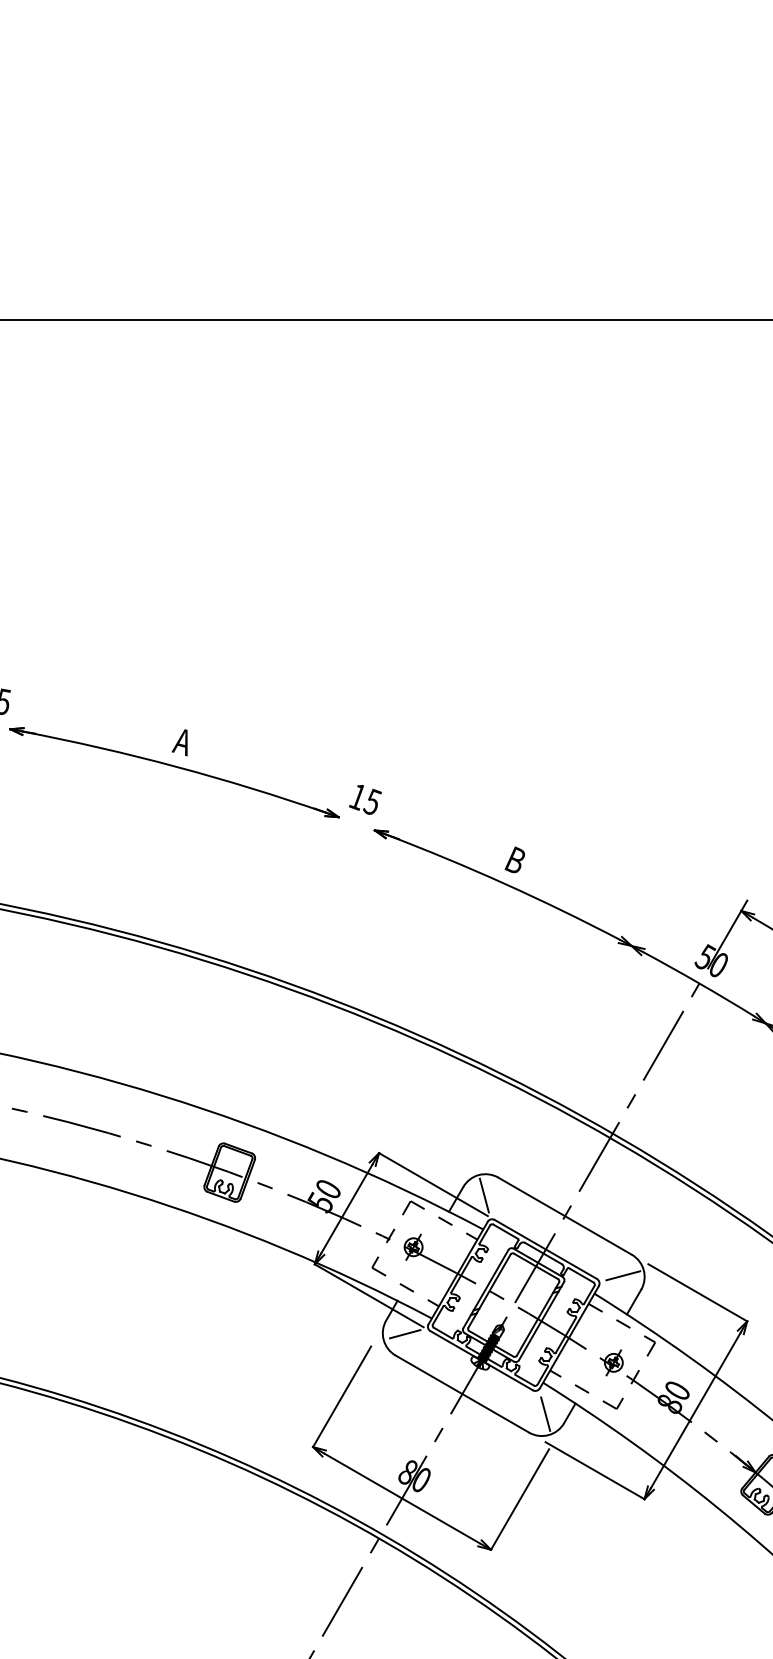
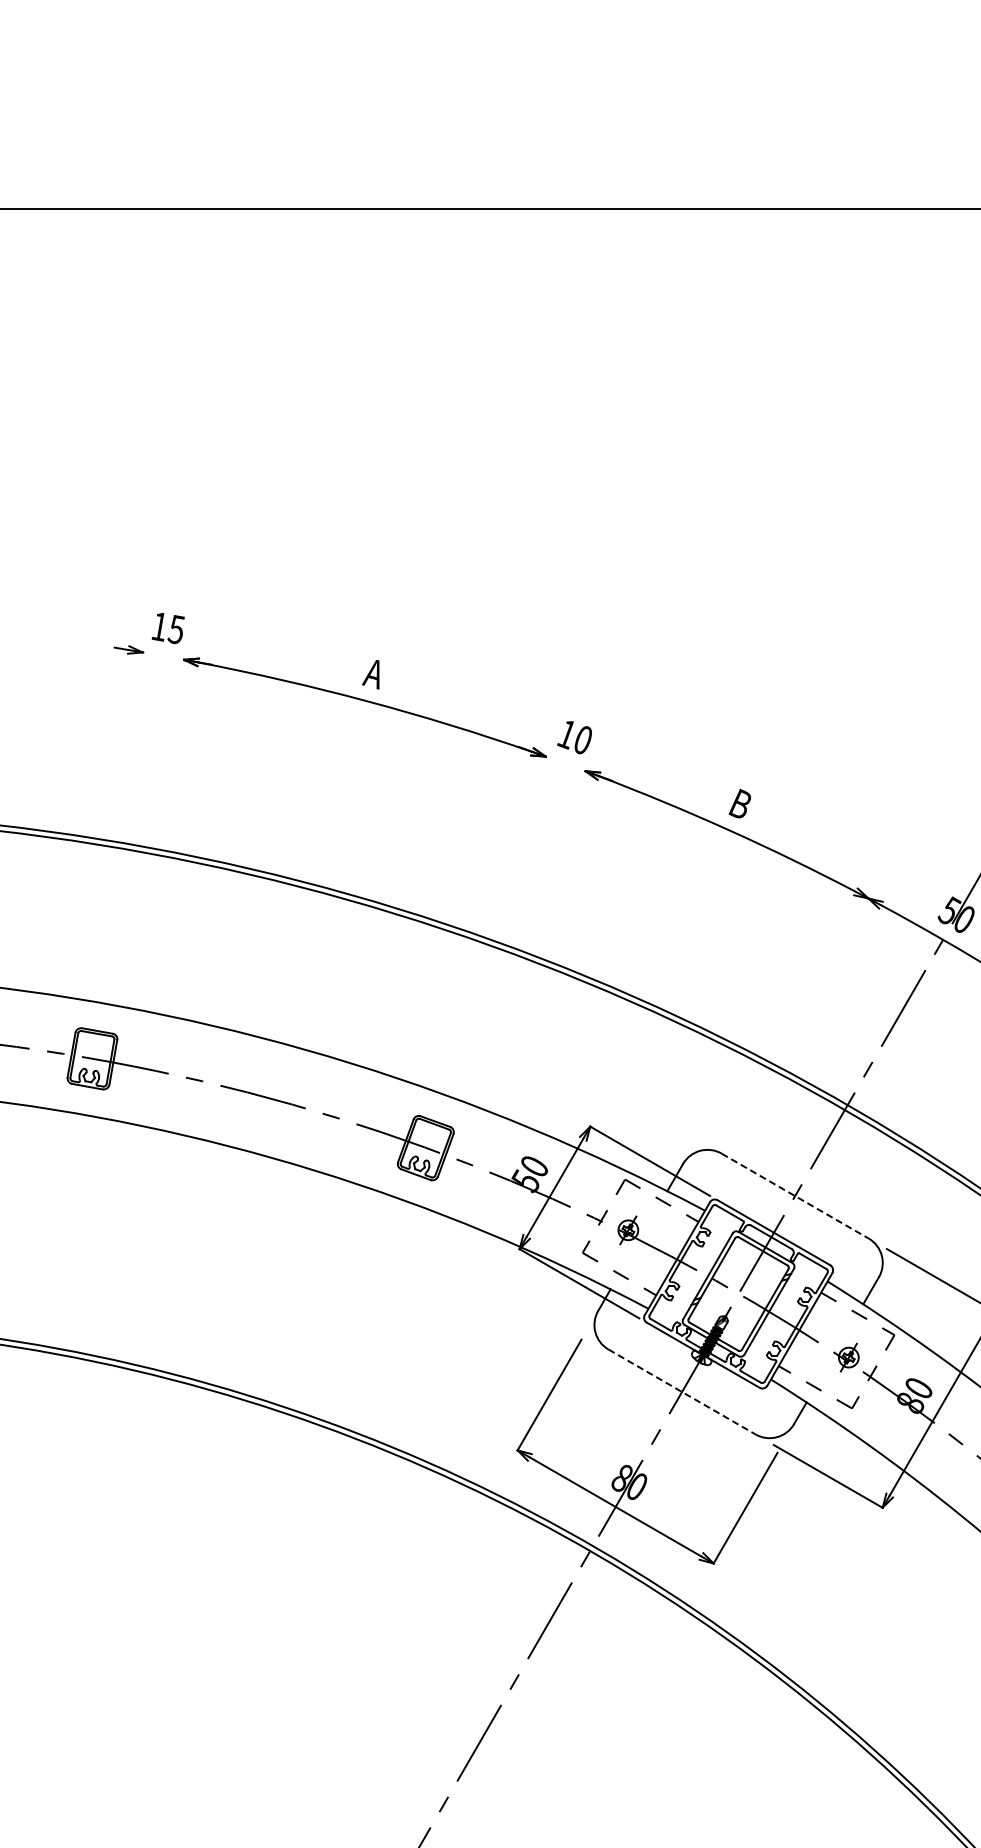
text: (371, 801) -> (582, 739), 15 -> 10
line: (484, 1194) -> (706, 1172), removed
line: (565, 1216) -> (795, 1196), solid -> dashed
line: (622, 1275) -> (858, 1261), removed
line: (404, 1333) -> (618, 1325), removed
line: (462, 1393) -> (682, 1391), solid -> dashed
line: (545, 1413) -> (773, 1413), removed

